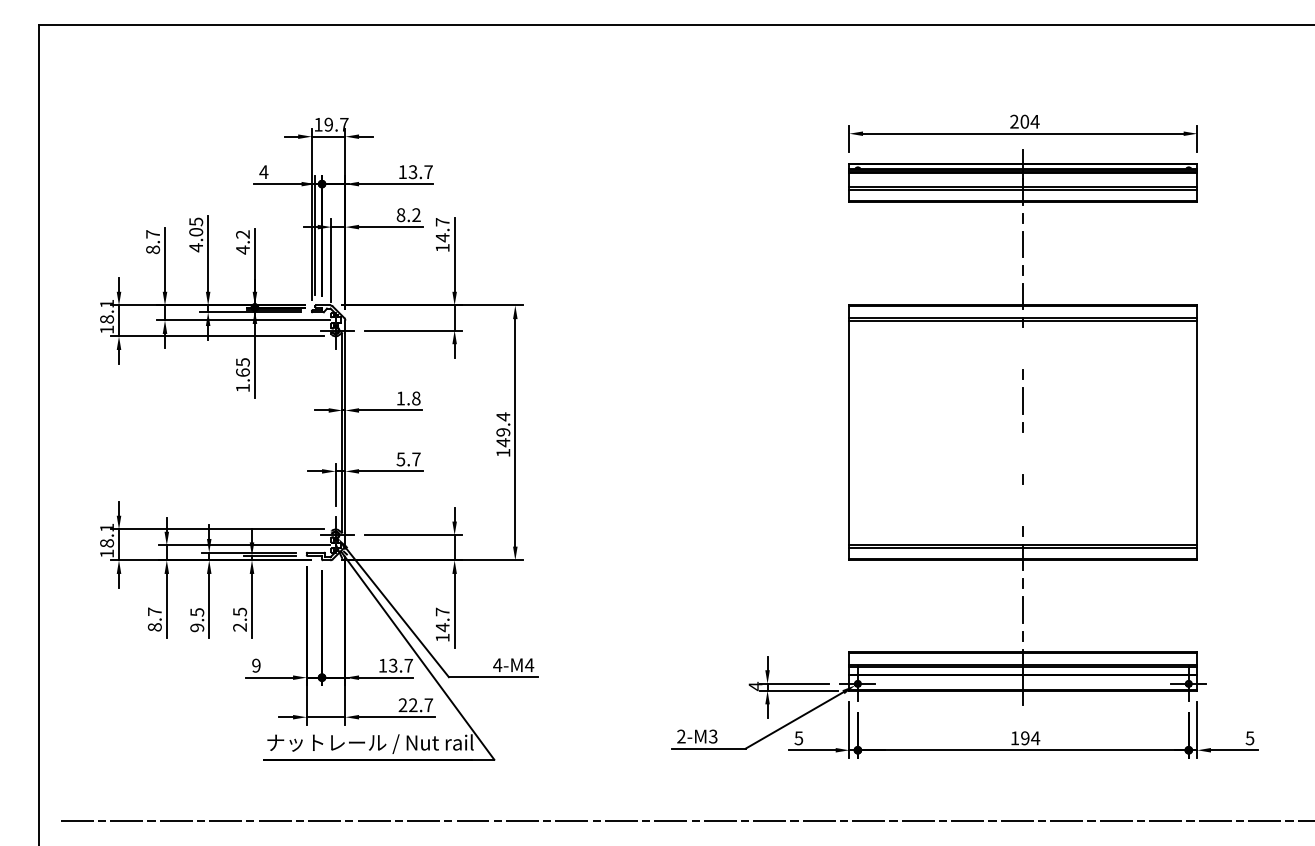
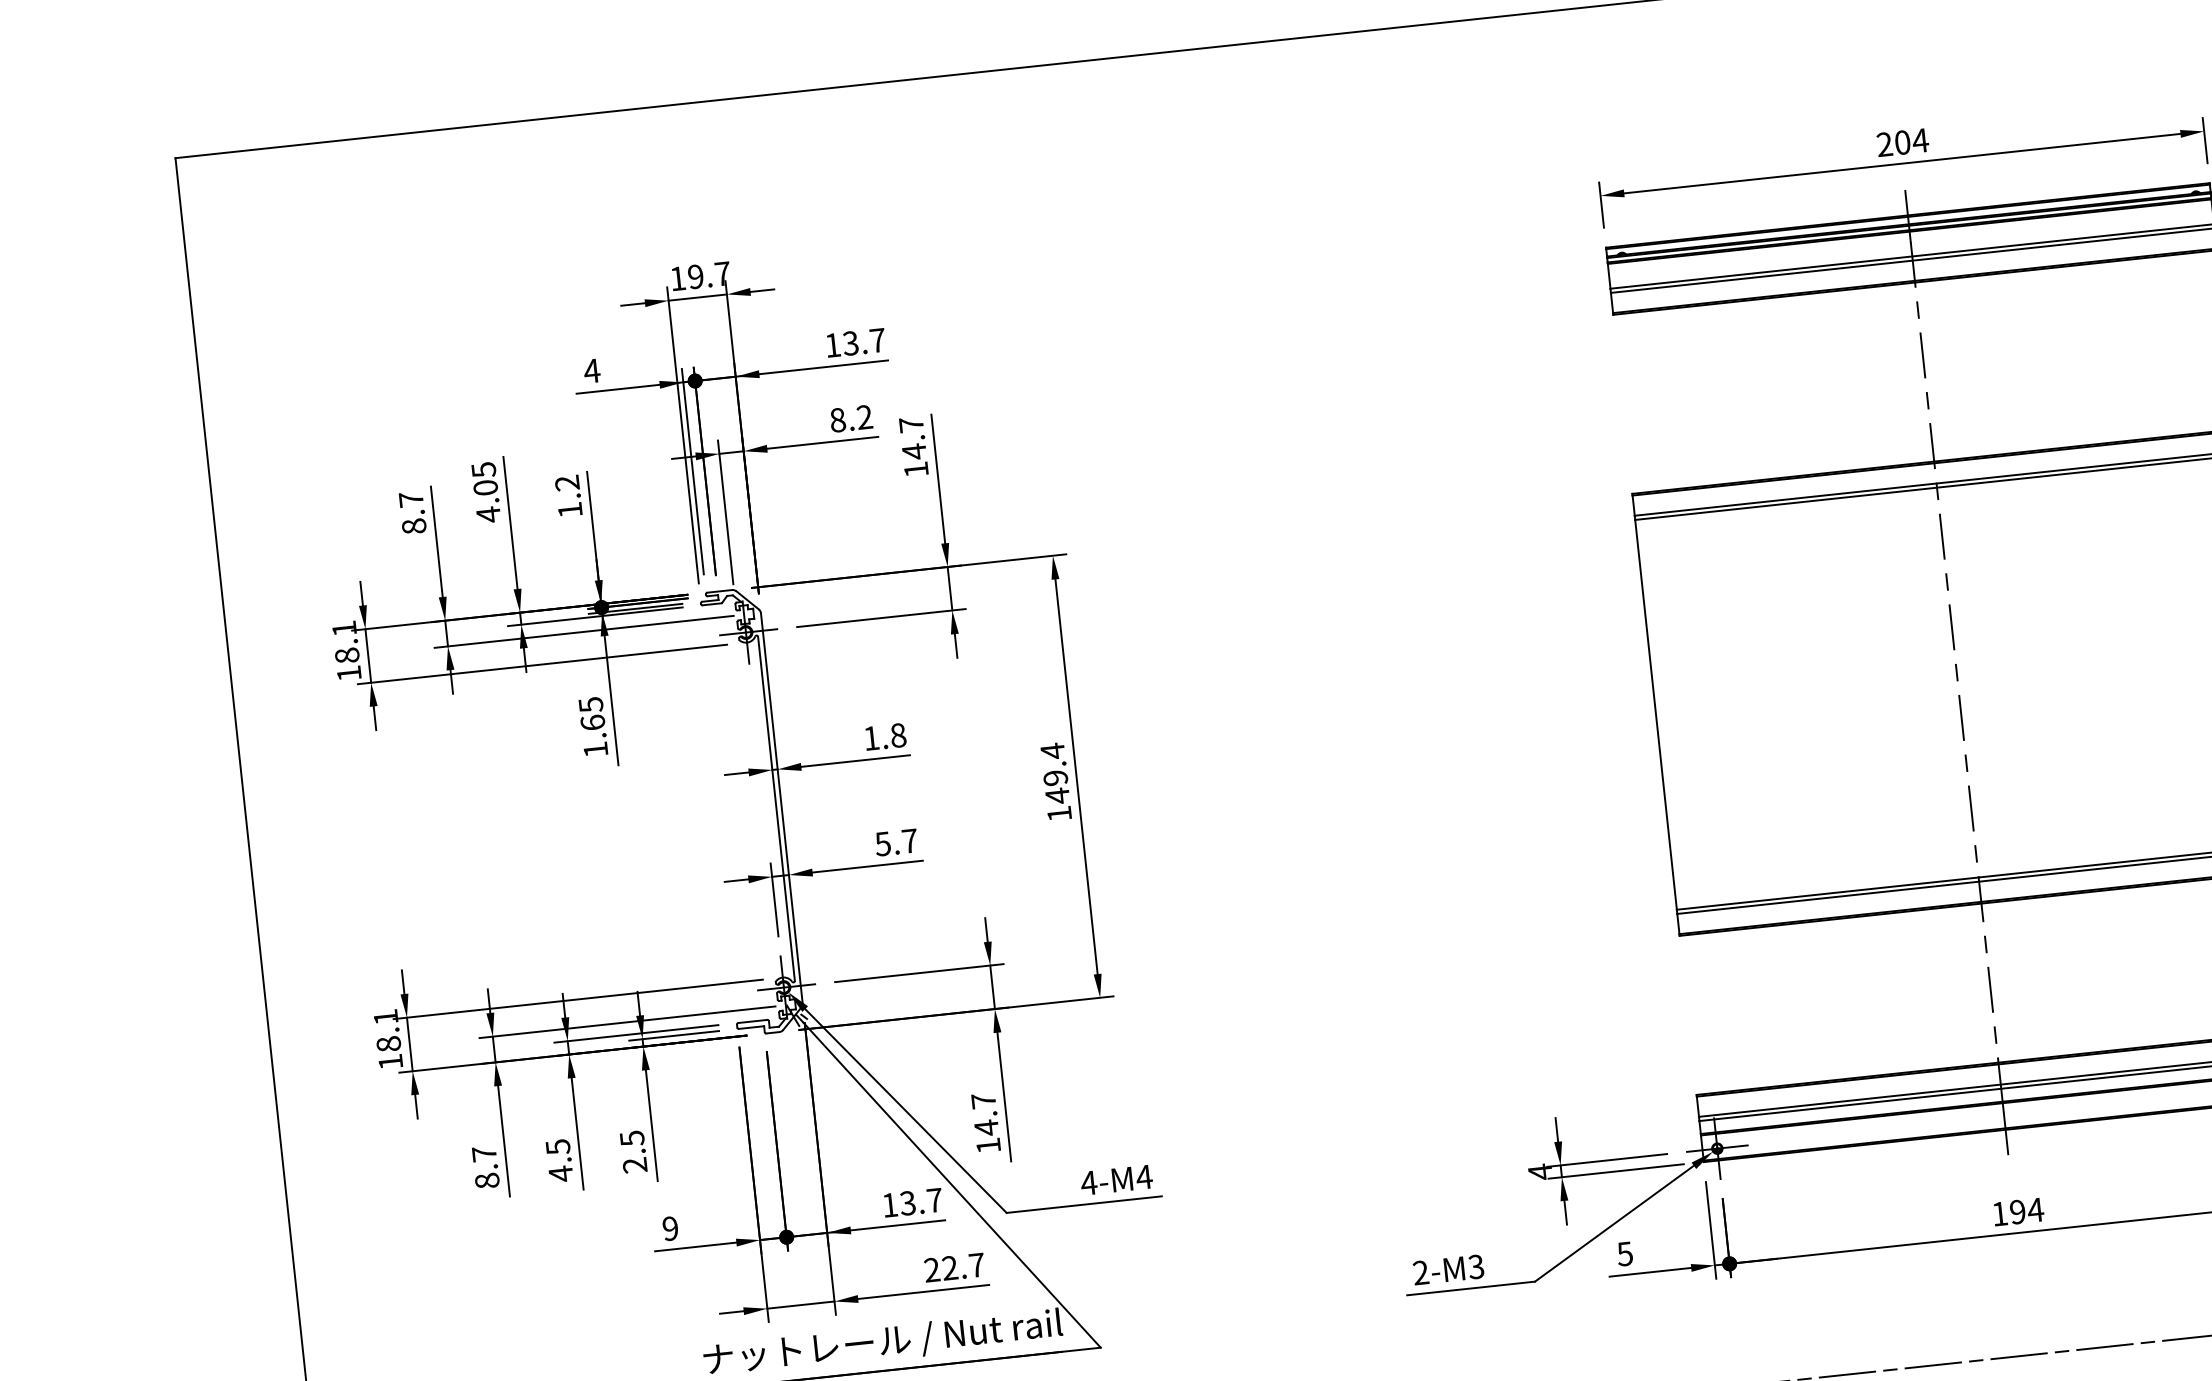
text: (242, 249) -> (569, 509), 4.2 -> 1.2
line: (1023, 348) -> (1942, 536), added
line: (1023, 452) -> (1961, 716), added
line: (1023, 505) -> (1971, 808), added
text: (197, 627) -> (561, 1173), 9.5 -> 4.5

